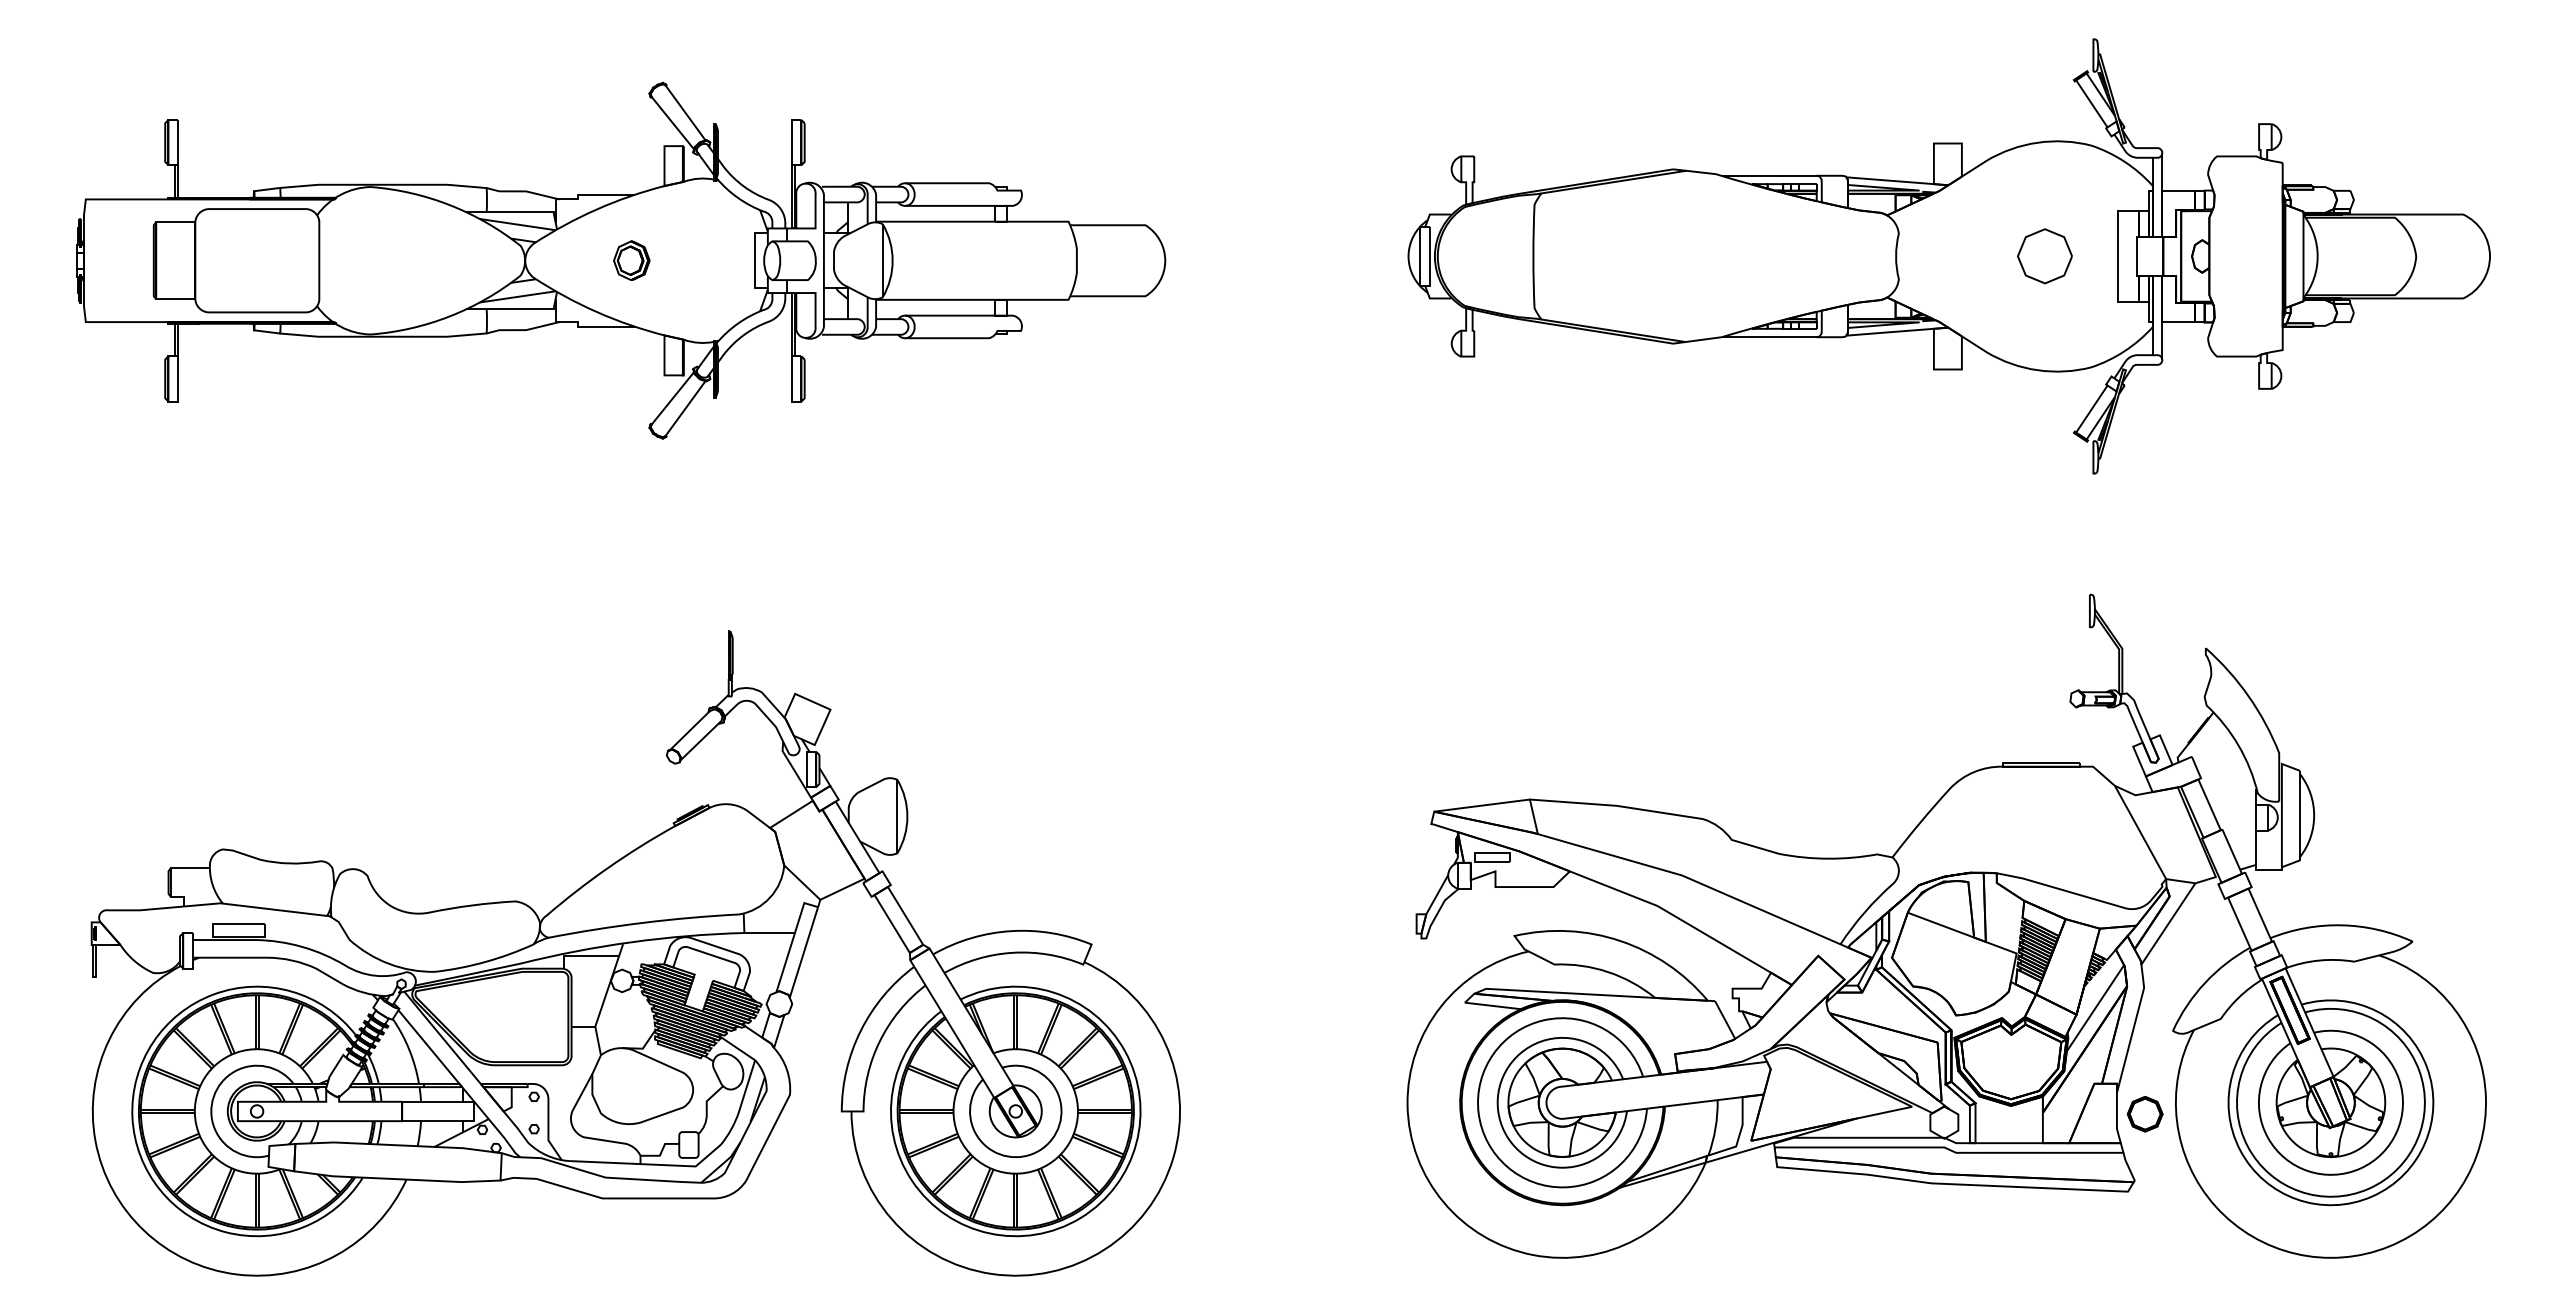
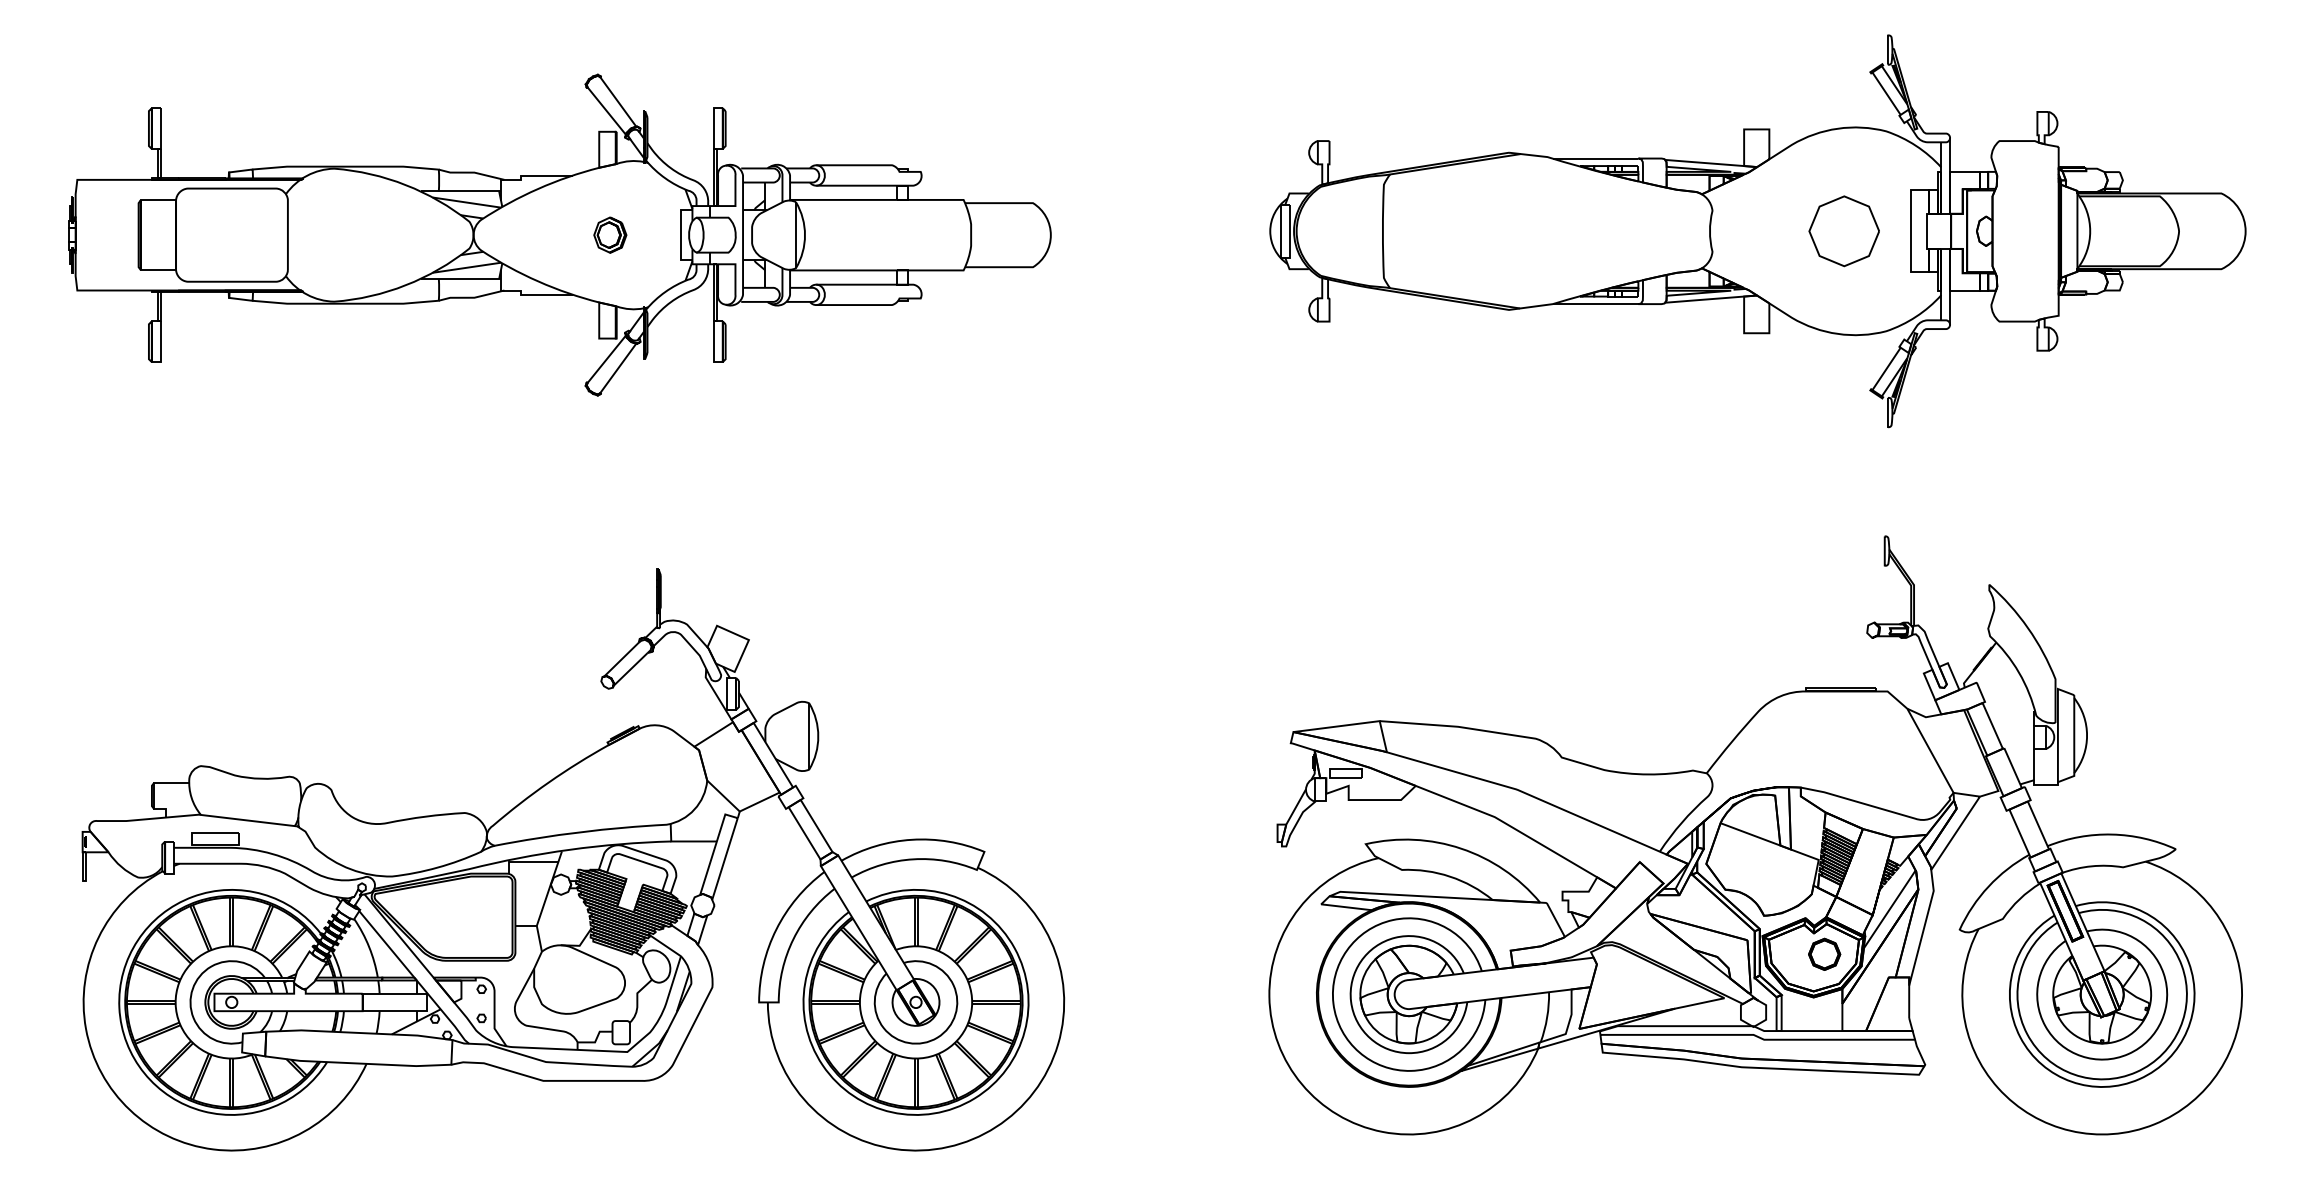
part: (2044, 255) -> (1843, 230), size x1.43
part: (631, 260) -> (610, 234), moved
part: (2144, 1114) -> (1824, 954), moved

